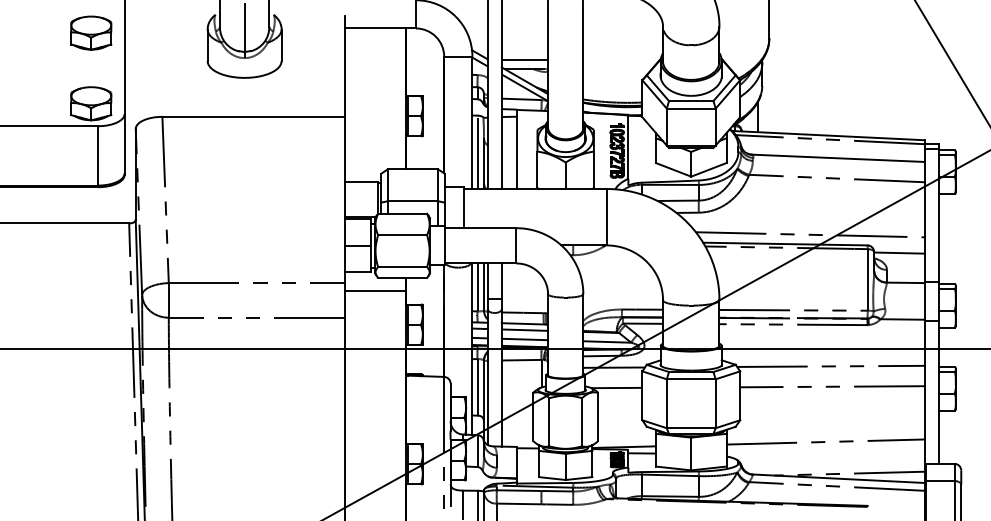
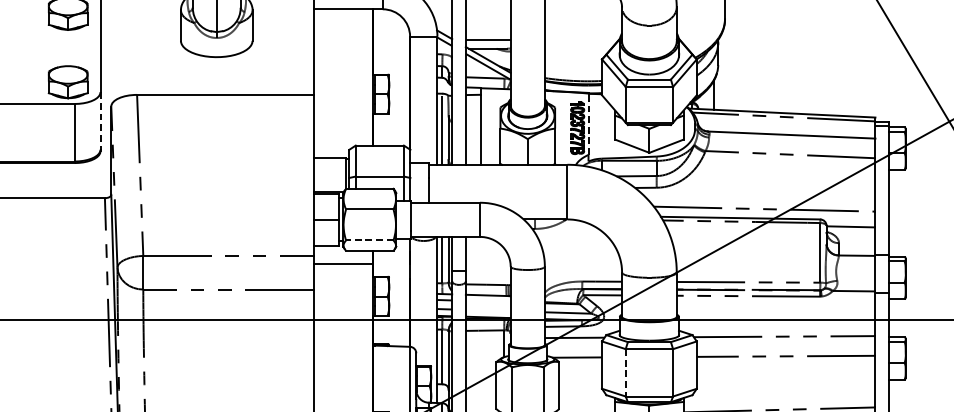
line: (124, 143) -> (100, 120), solid -> dashed
line: (628, 147) -> (588, 124), solid -> dashed
line: (402, 267) -> (369, 240), solid -> dashed
line: (524, 329) -> (487, 300), removed
line: (524, 339) -> (487, 310), removed
line: (666, 404) -> (625, 373), solid -> dashed

